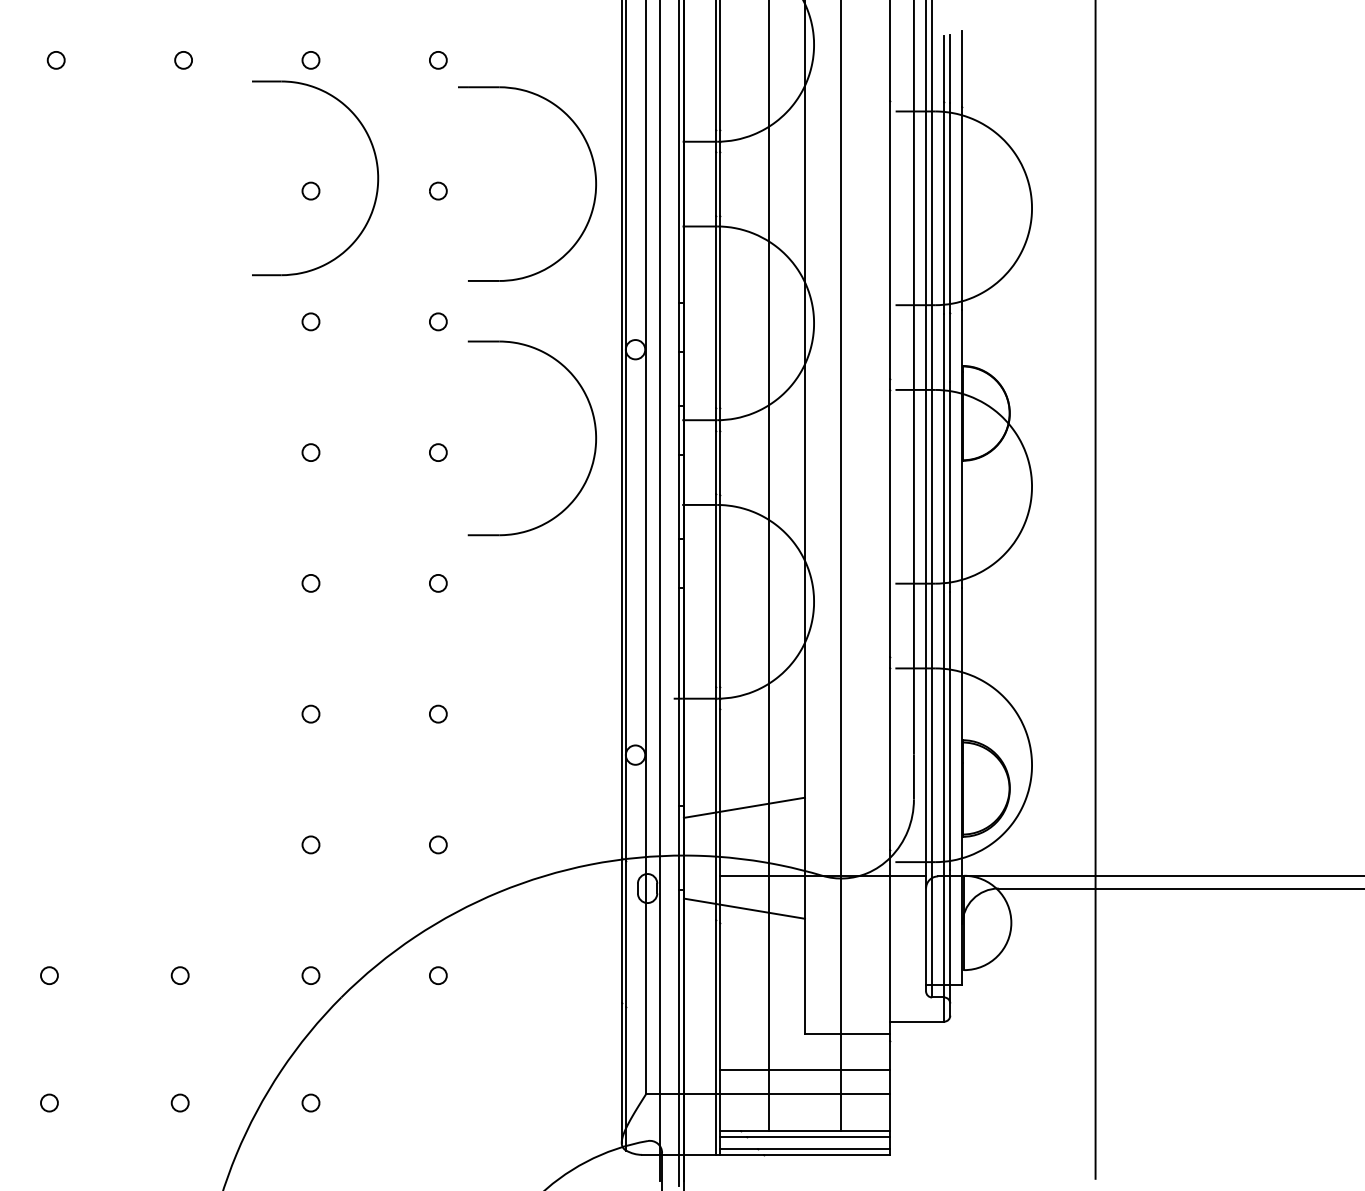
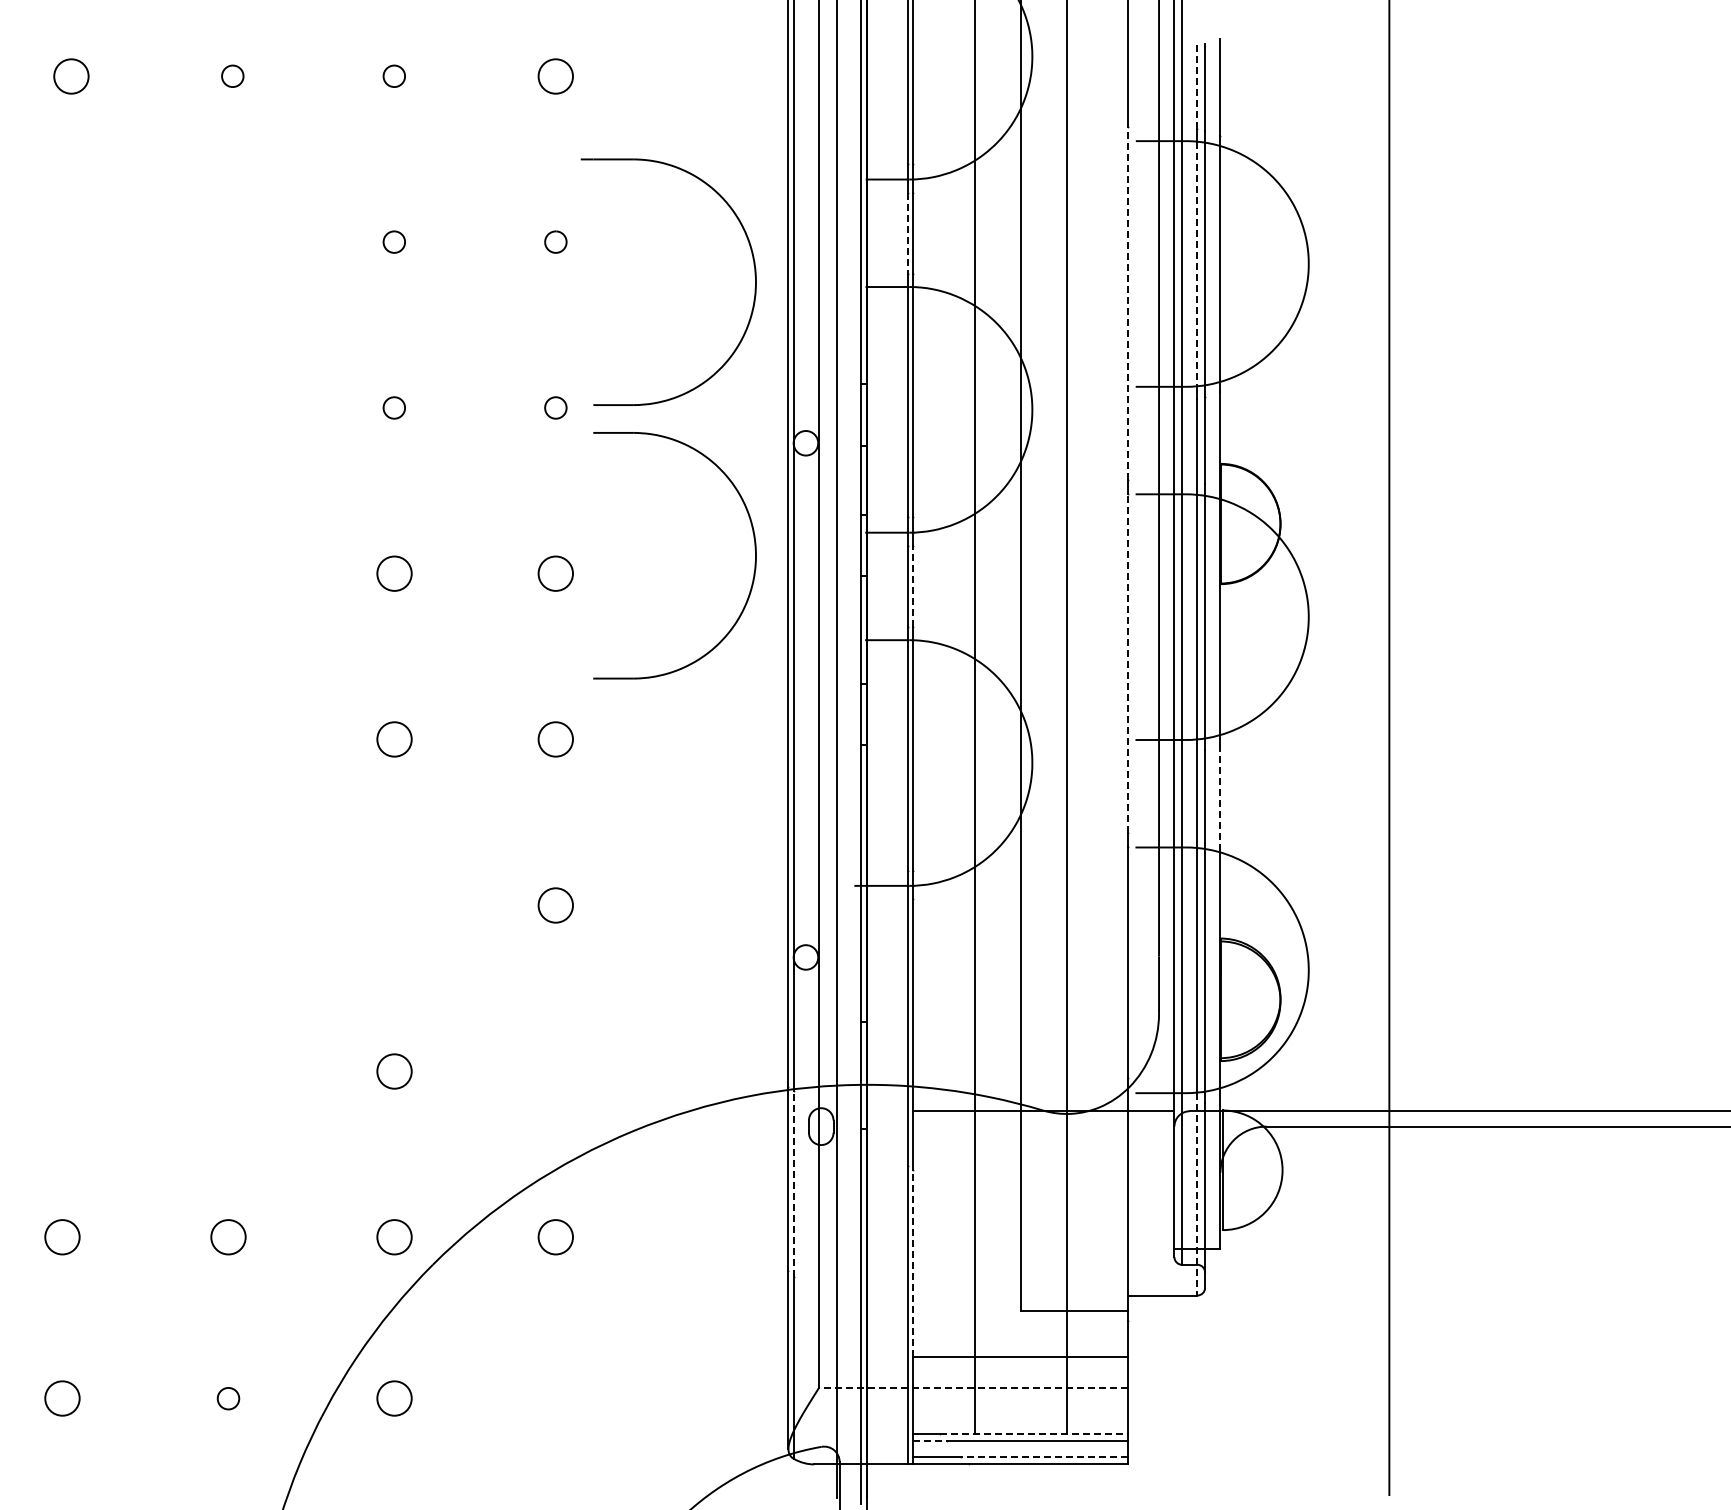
circle: (55, 59) -> (70, 75), size x1.6
circle: (438, 59) -> (555, 75), size x1.6
line: (944, 69) -> (1197, 87), solid -> dashed
part: (377, 177) -> (478, 225), removed
part: (594, 178) -> (754, 275), moved
line: (715, 184) -> (907, 233), solid -> dashed
line: (944, 208) -> (1197, 264), solid -> dashed
line: (889, 239) -> (1128, 303), solid -> dashed
circle: (310, 452) -> (393, 573), size x1.6
circle: (438, 452) -> (555, 573), size x1.6
line: (720, 462) -> (913, 586), solid -> dashed
line: (889, 523) -> (1128, 663), solid -> dashed
circle: (310, 583) -> (393, 739), size x1.6
circle: (438, 583) -> (555, 739), size x1.6
line: (962, 630) -> (1220, 799), solid -> dashed
circle: (310, 714) -> (393, 905), removed
circle: (438, 714) -> (555, 905), size x1.6
line: (744, 808) -> (943, 1024), removed
circle: (310, 844) -> (393, 1070), size x1.6
circle: (438, 844) -> (555, 1070), removed
line: (744, 908) -> (943, 1152), removed
line: (626, 933) -> (794, 1183), solid -> dashed
line: (944, 942) -> (1197, 1194), solid -> dashed
circle: (49, 975) -> (62, 1236), size x1.6
circle: (180, 975) -> (228, 1236), size x1.6
circle: (310, 975) -> (393, 1236), size x1.6
circle: (438, 975) -> (555, 1236), size x1.6
line: (720, 996) -> (913, 1263), solid -> dashed
line: (767, 1094) -> (973, 1387), solid -> dashed
circle: (49, 1102) -> (62, 1398), size x1.6
circle: (310, 1102) -> (393, 1398), size x1.6
line: (815, 1130) -> (1034, 1433), solid -> dashed
line: (733, 1136) -> (930, 1441), solid -> dashed
line: (823, 1148) -> (1044, 1456), solid -> dashed

